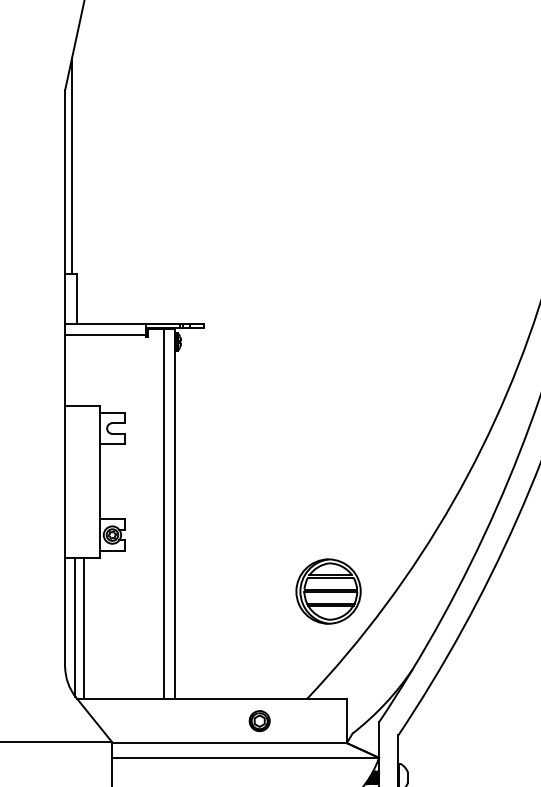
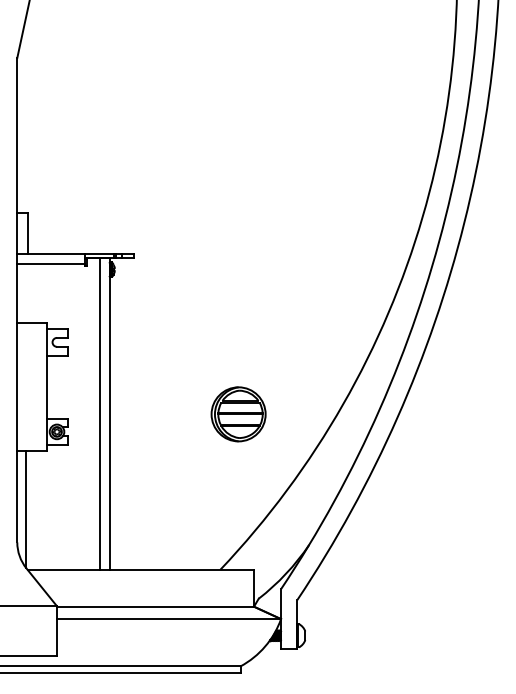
line: (72, 165) -> (23, 121), removed
part: (328, 591) -> (238, 414), moved
line: (84, 628) -> (33, 510), removed
part: (259, 720) -> (180, 587), removed

